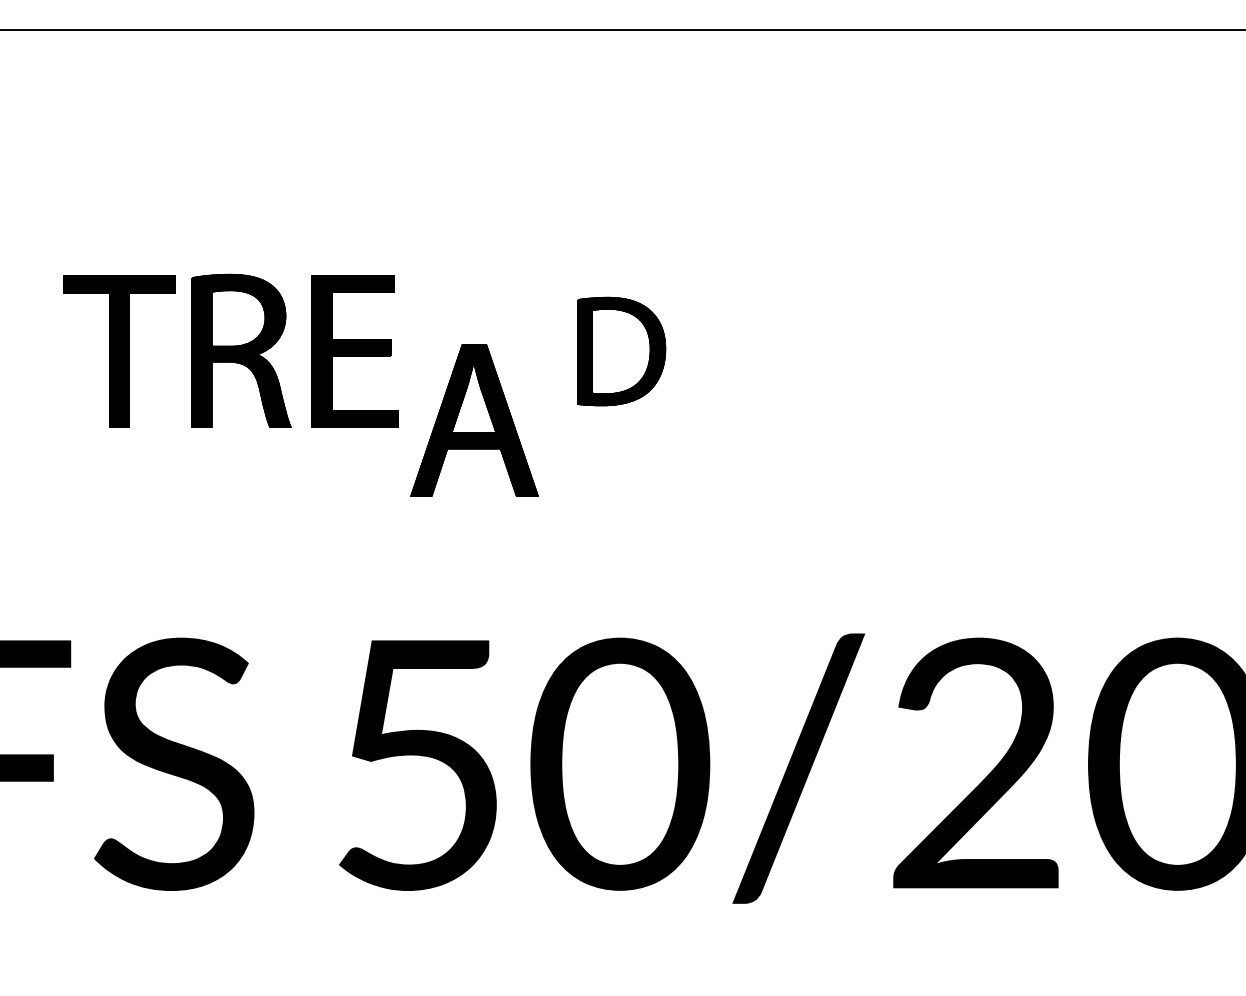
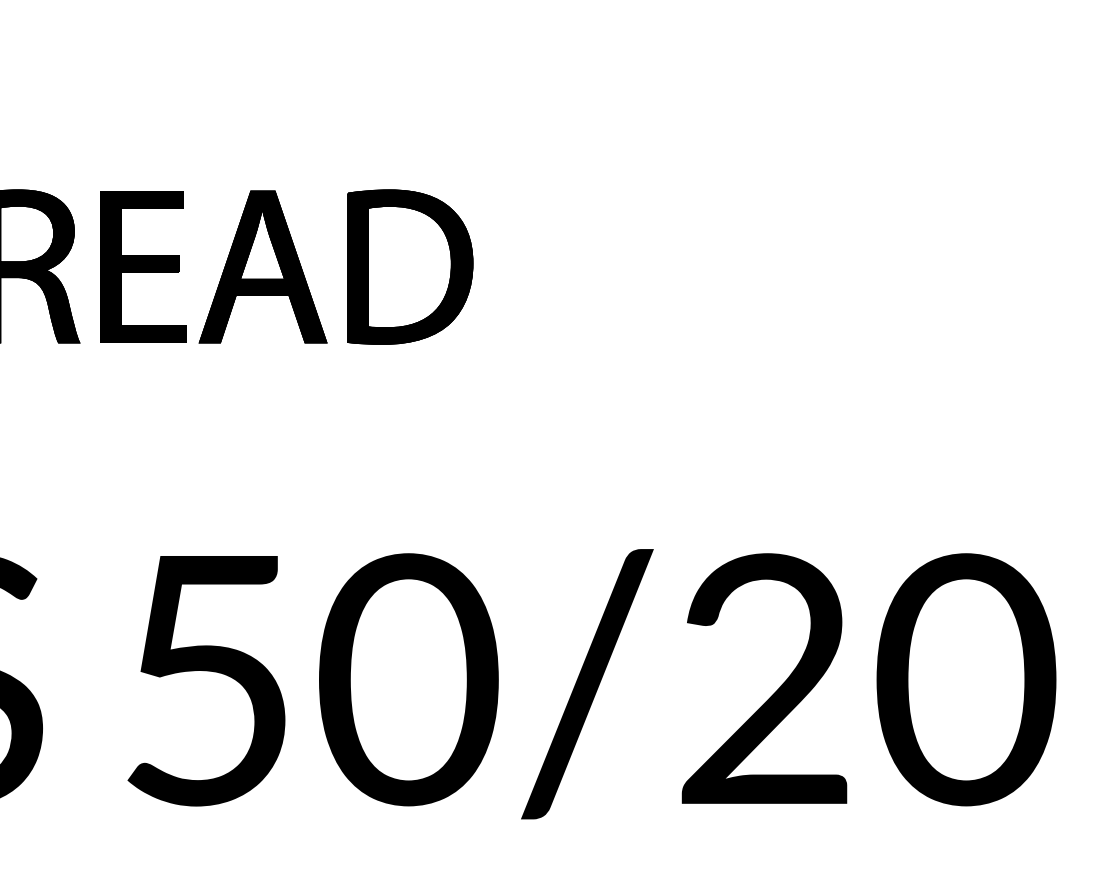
part: (621, 351) -> (410, 267), size x1.43
part: (474, 420) -> (263, 267), moved

